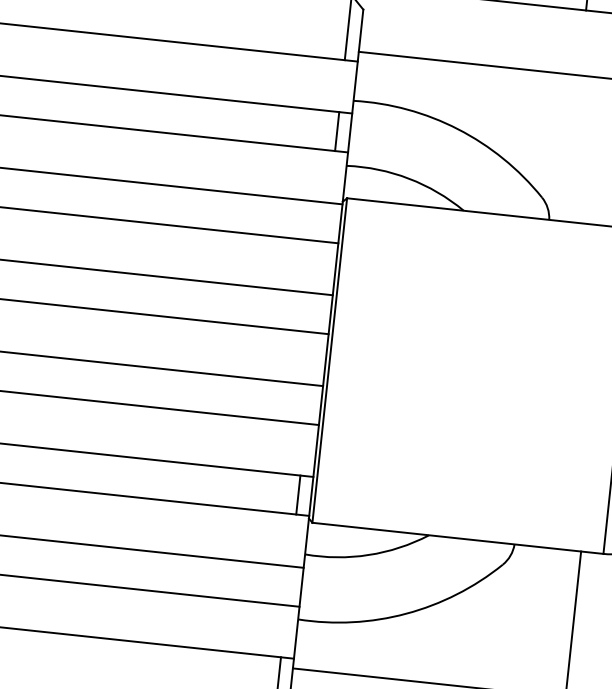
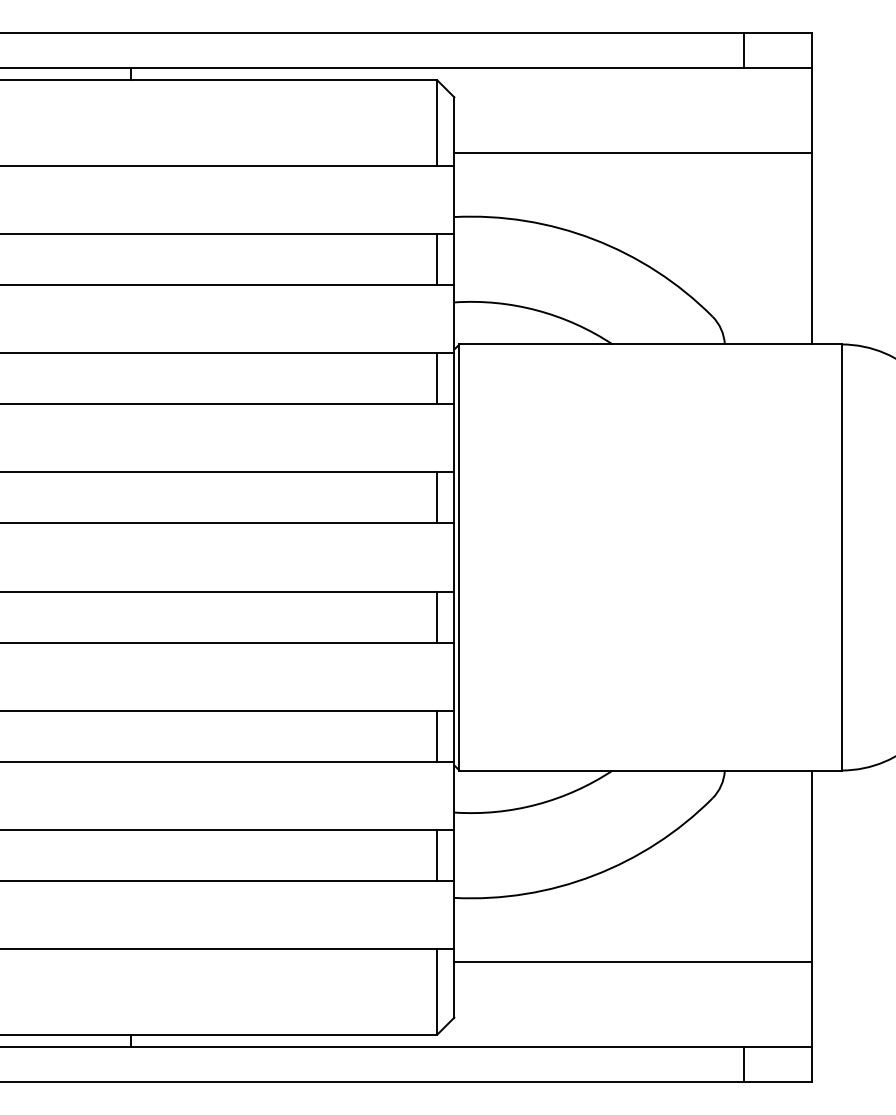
line: (327, 222) -> (437, 378), added
line: (317, 313) -> (437, 497), added
line: (308, 403) -> (437, 616), added
line: (288, 585) -> (437, 855), added

